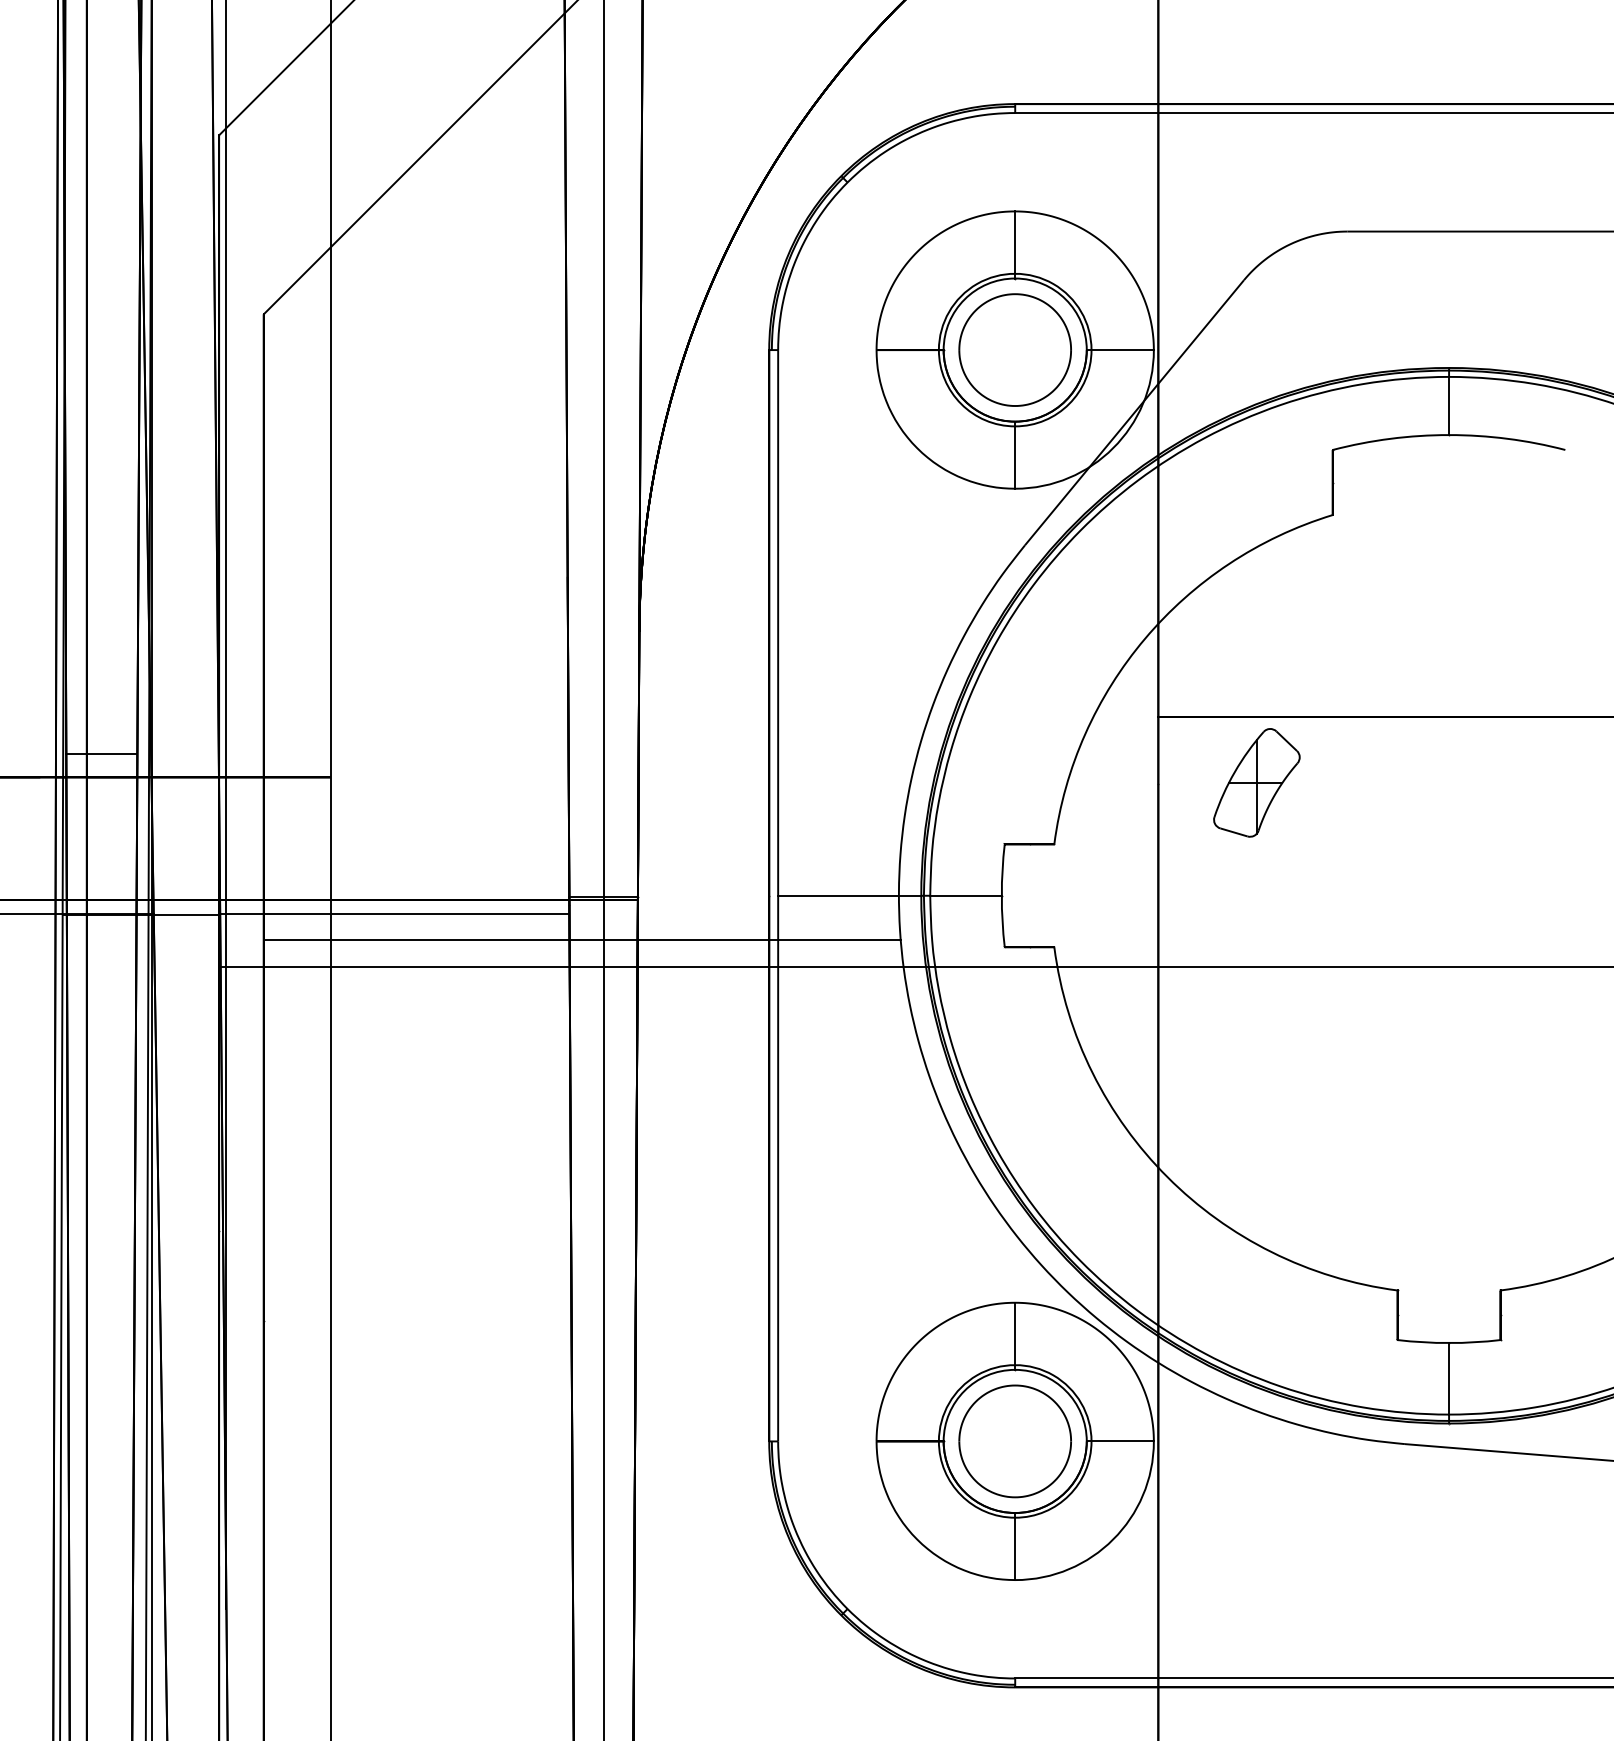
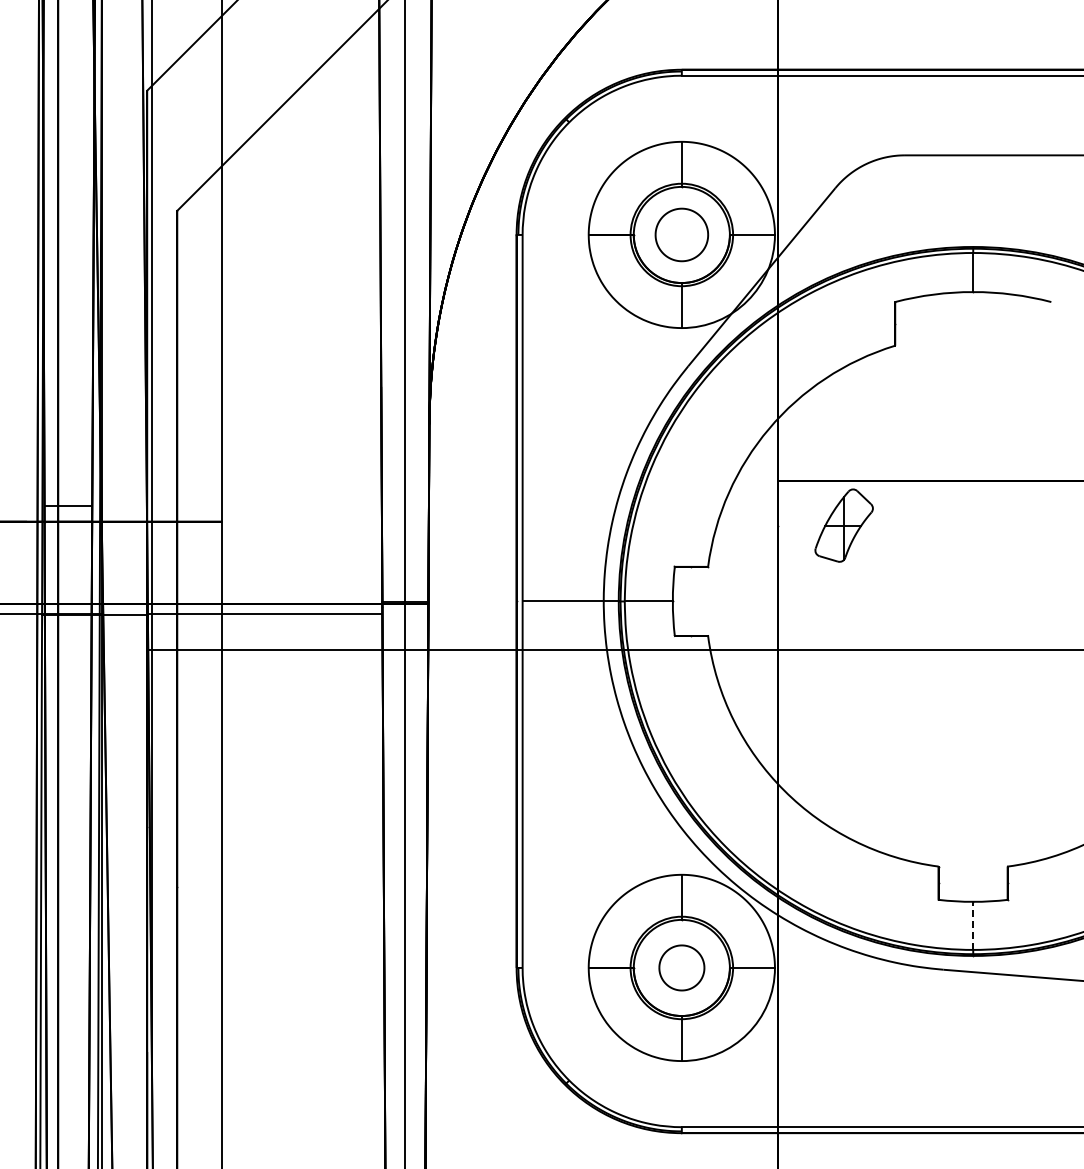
part: (1014, 349) -> (681, 234), size x0.7
line: (581, 940) -> (390, 631), removed
line: (1449, 1378) -> (973, 925), solid -> dashed
part: (1014, 1440) -> (681, 967), size x0.6

